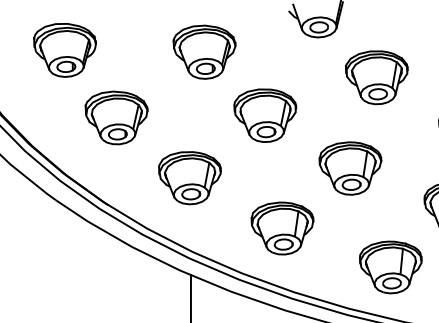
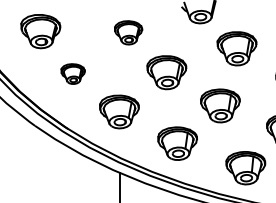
part: (204, 51) -> (128, 32), size x0.7
part: (115, 116) -> (72, 73), size x0.6

